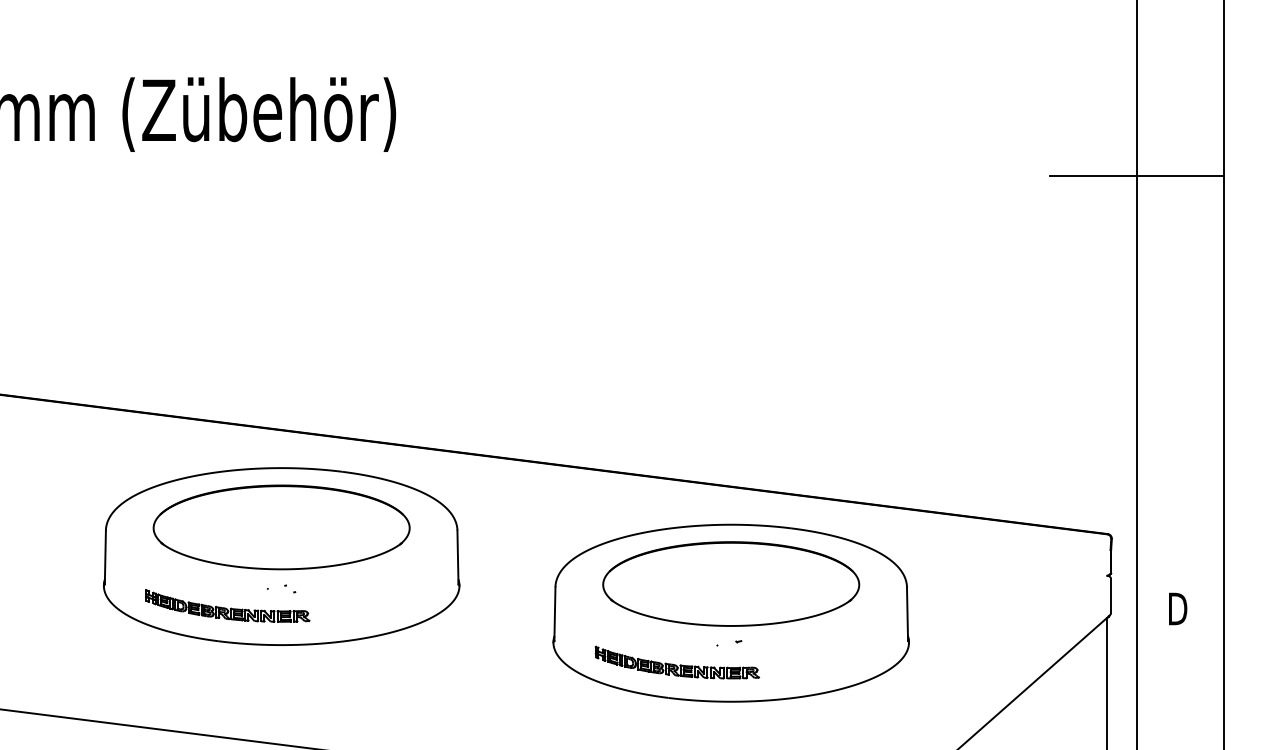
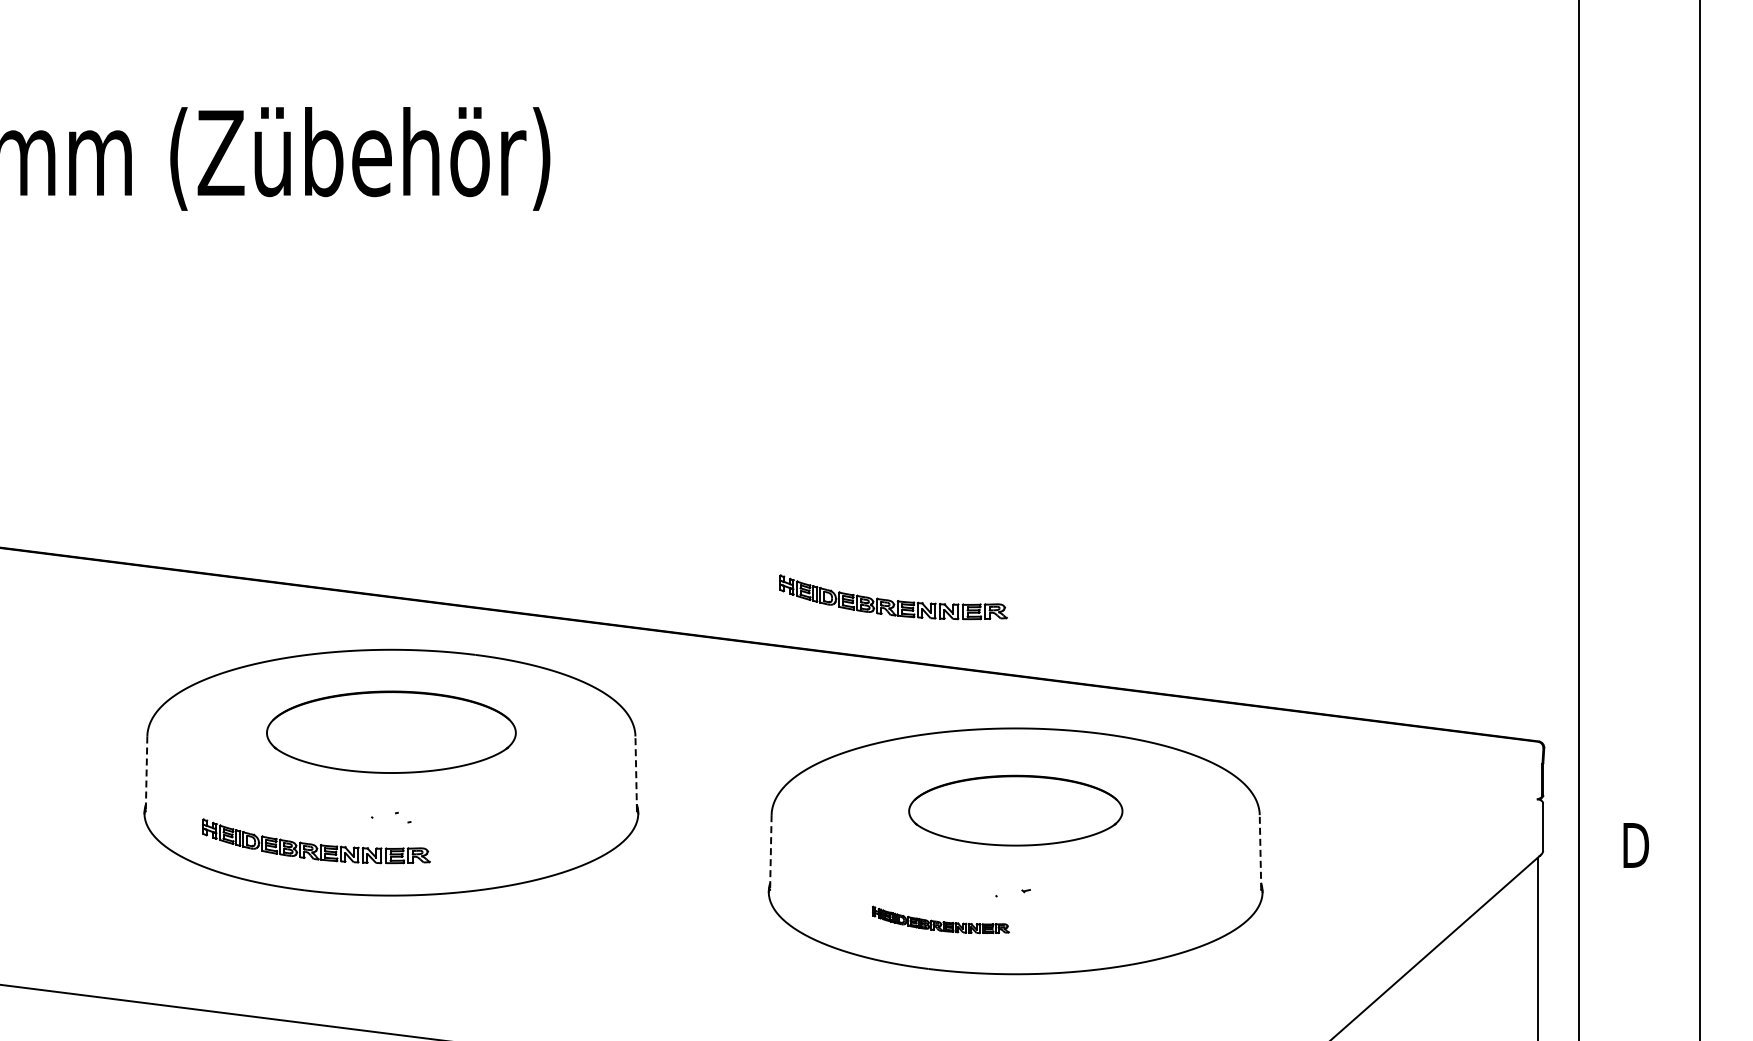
line: (1136, 176) -> (1578, 244), removed
part: (643, 430) -> (893, 597), added
part: (281, 527) -> (391, 732), size x0.7
line: (105, 557) -> (146, 774), solid -> dashed
line: (458, 557) -> (636, 773), solid -> dashed
part: (731, 583) -> (1015, 810), size x0.6
line: (554, 614) -> (770, 853), solid -> dashed
line: (907, 614) -> (1260, 852), solid -> dashed
part: (677, 662) -> (940, 919), size x0.6

